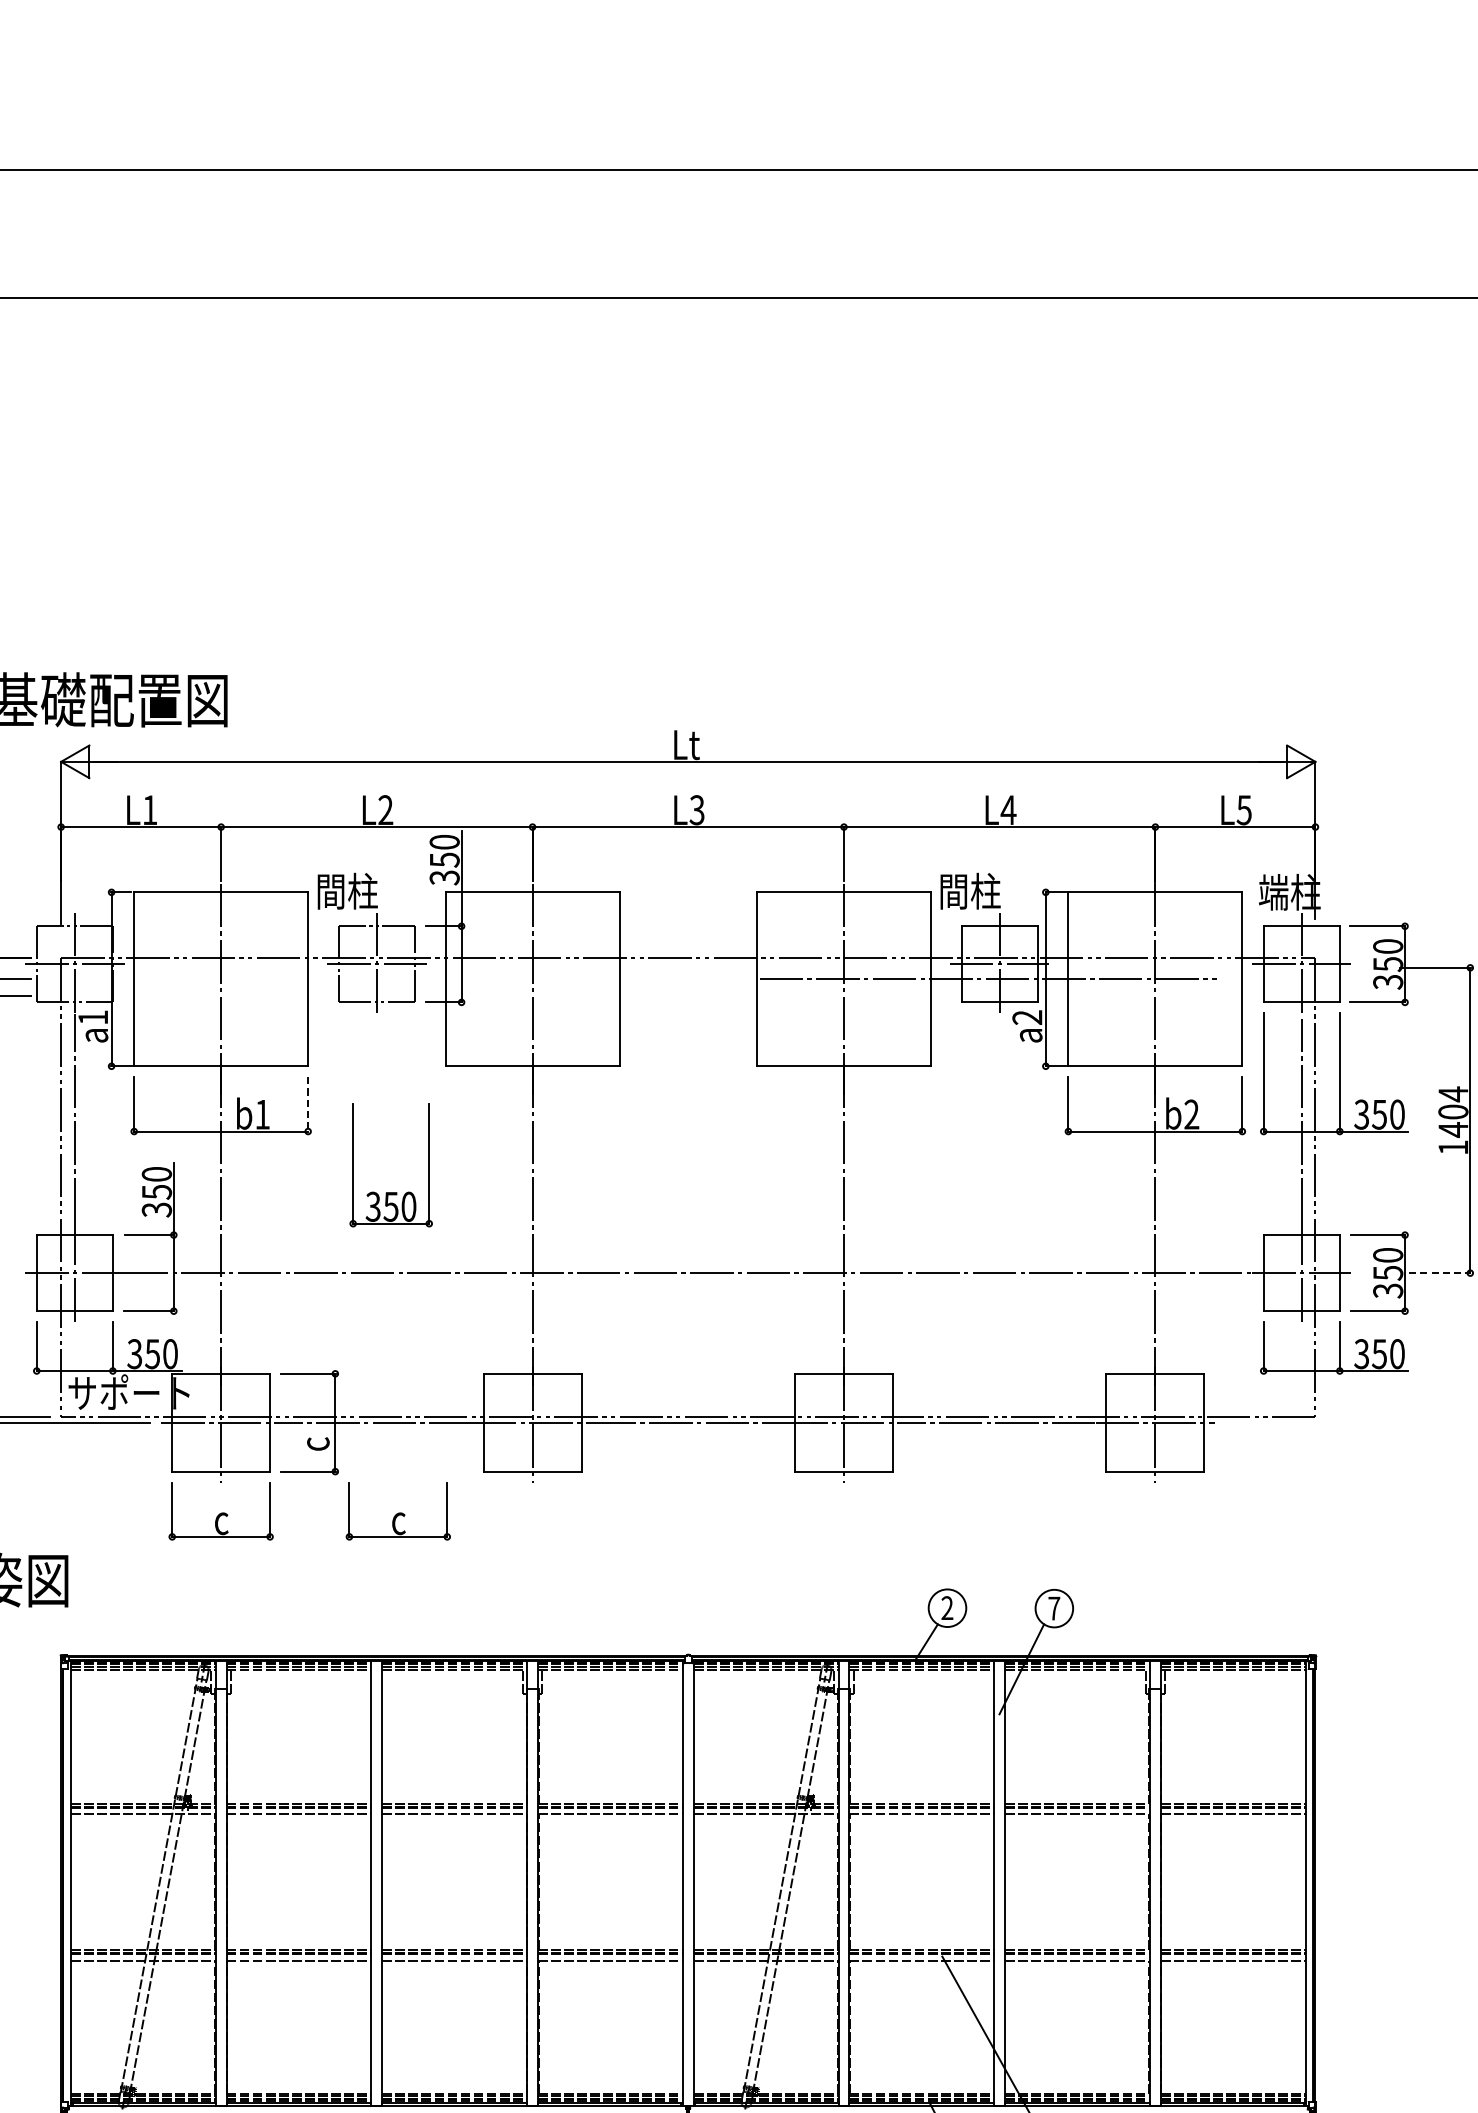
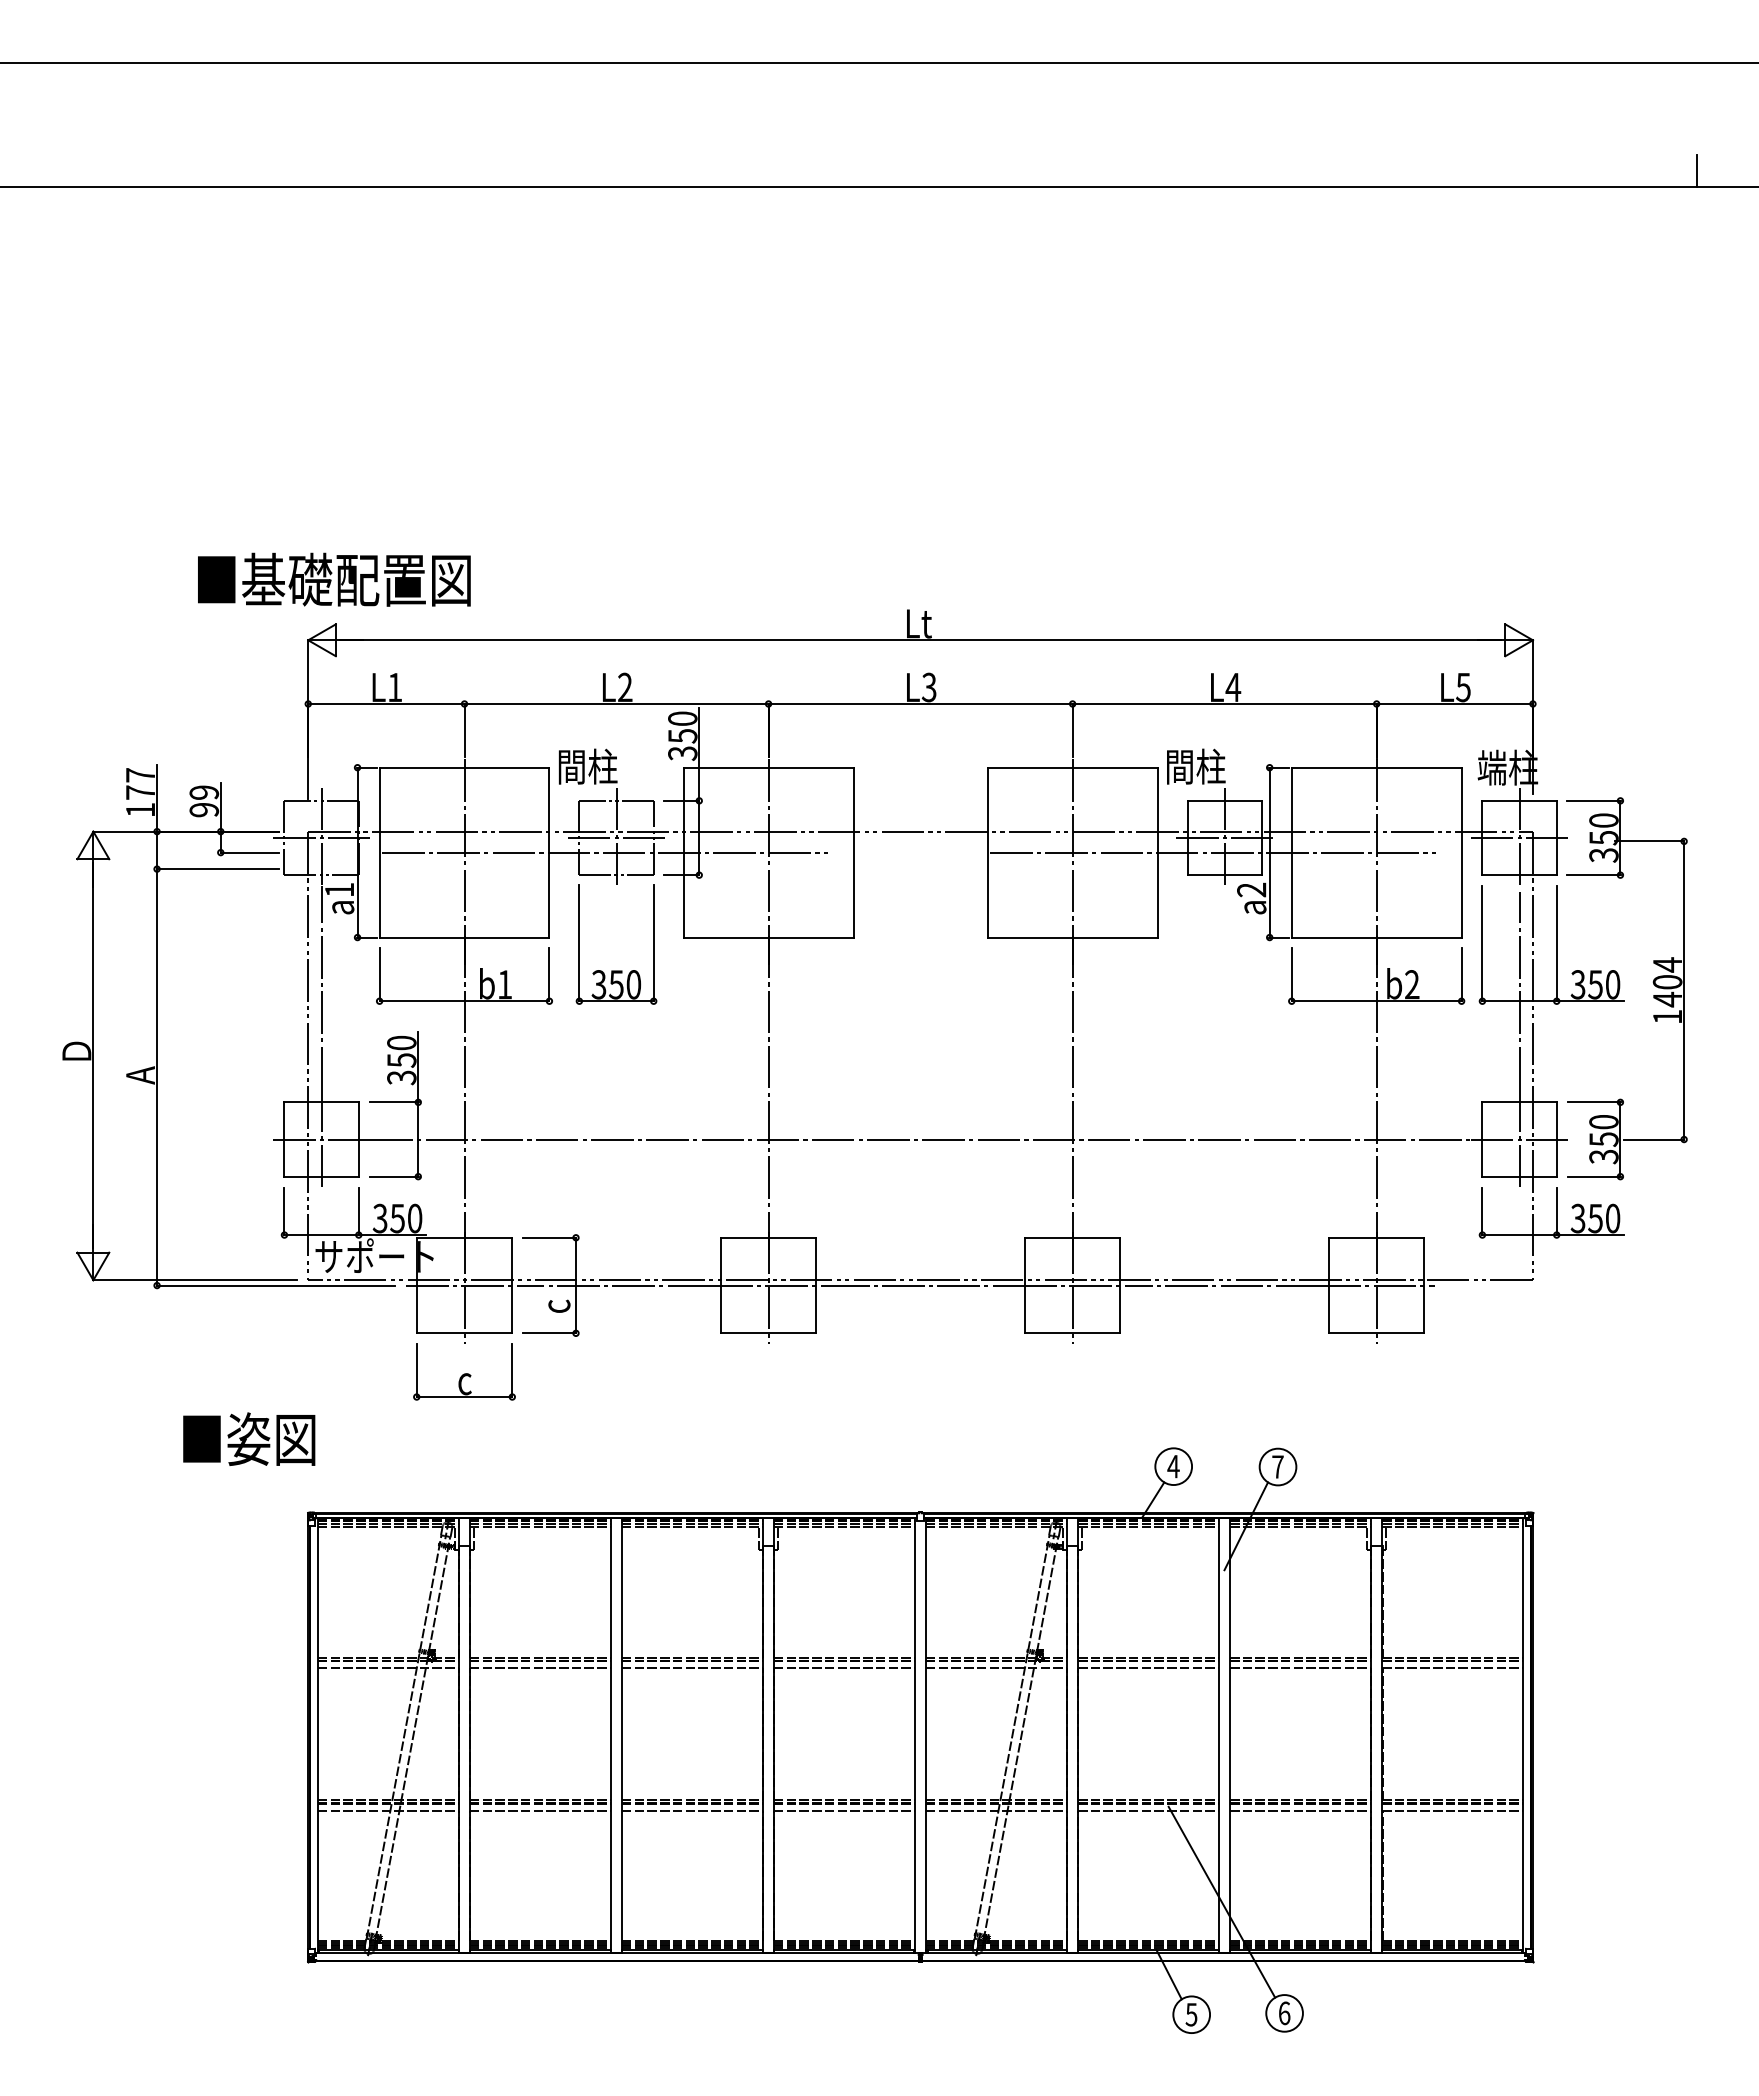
line: (365, 979) -> (605, 852), added
line: (308, 1104) -> (549, 974), dashed -> solid
part: (391, 1192) -> (616, 970), moved
line: (1439, 1273) -> (1654, 1139), dashed -> solid
part: (398, 1510) -> (637, 1371), removed
text: (947, 1608) -> (1173, 1466), 2 -> 4

